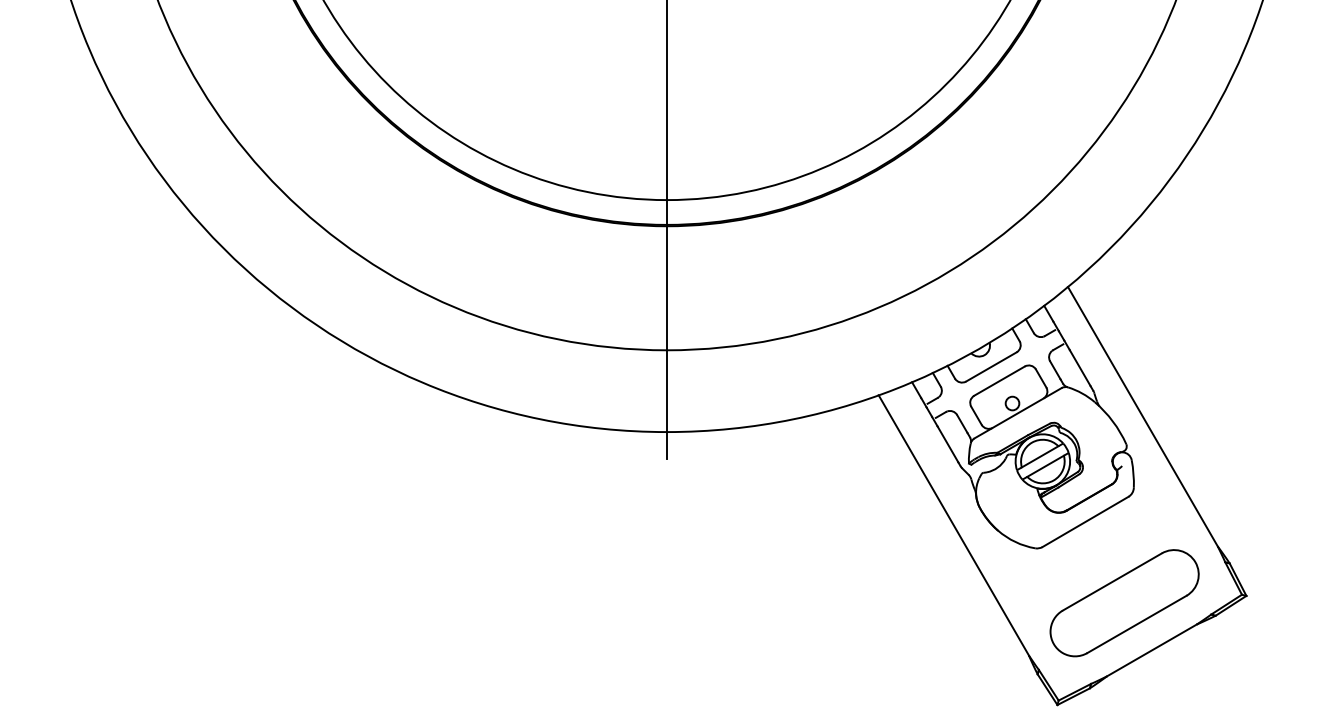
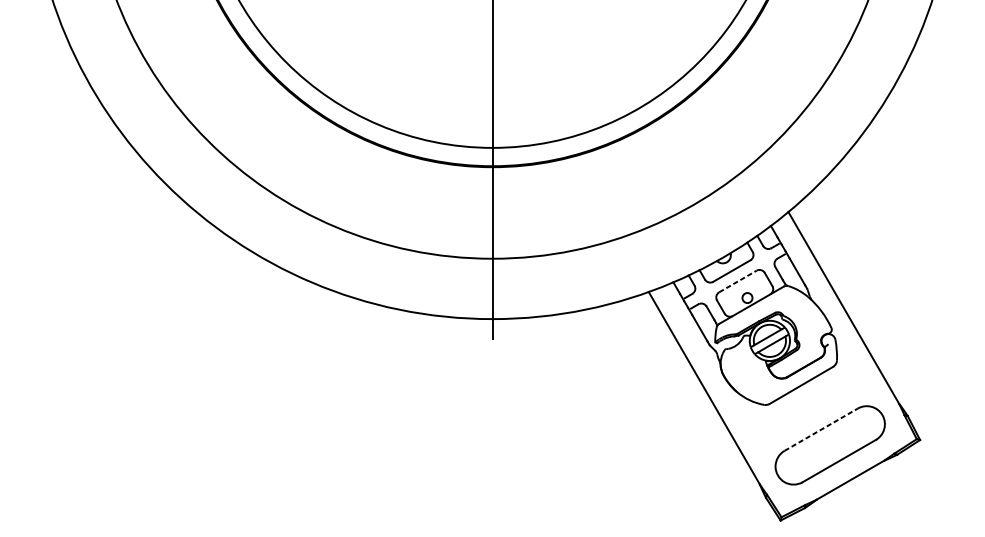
line: (1000, 380) -> (738, 281), solid -> dashed
line: (1112, 581) -> (821, 429), solid -> dashed

